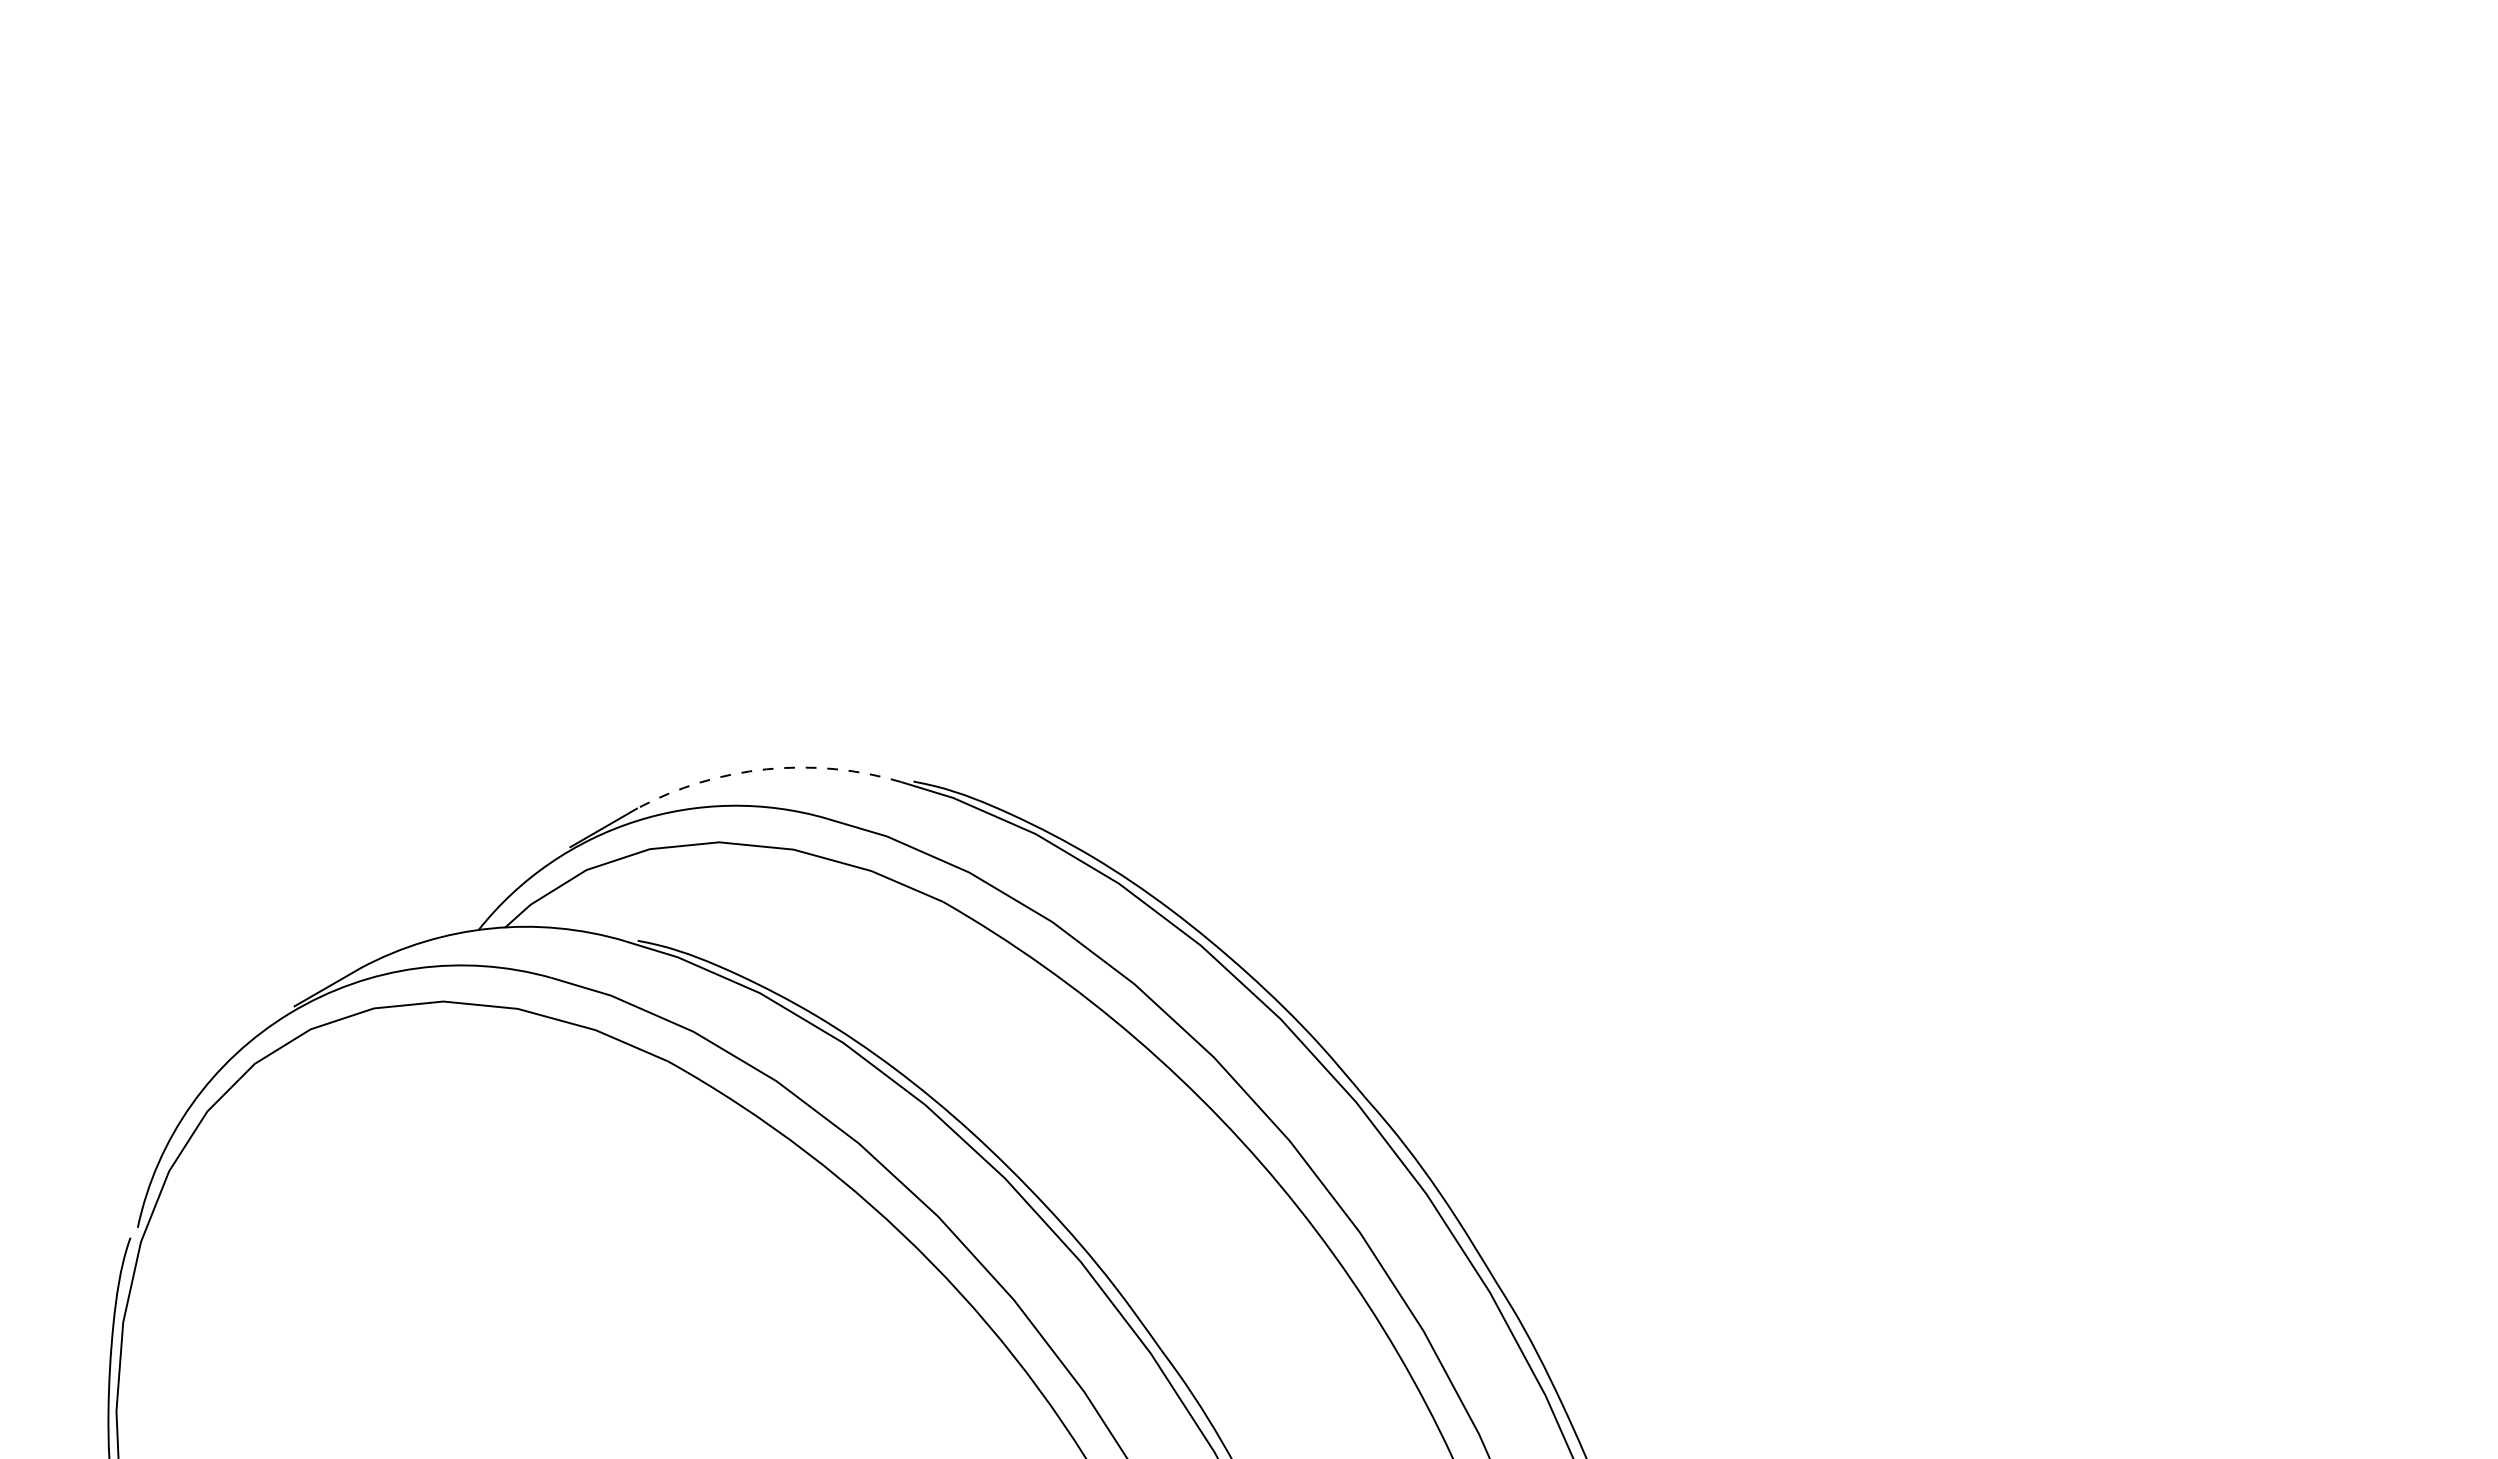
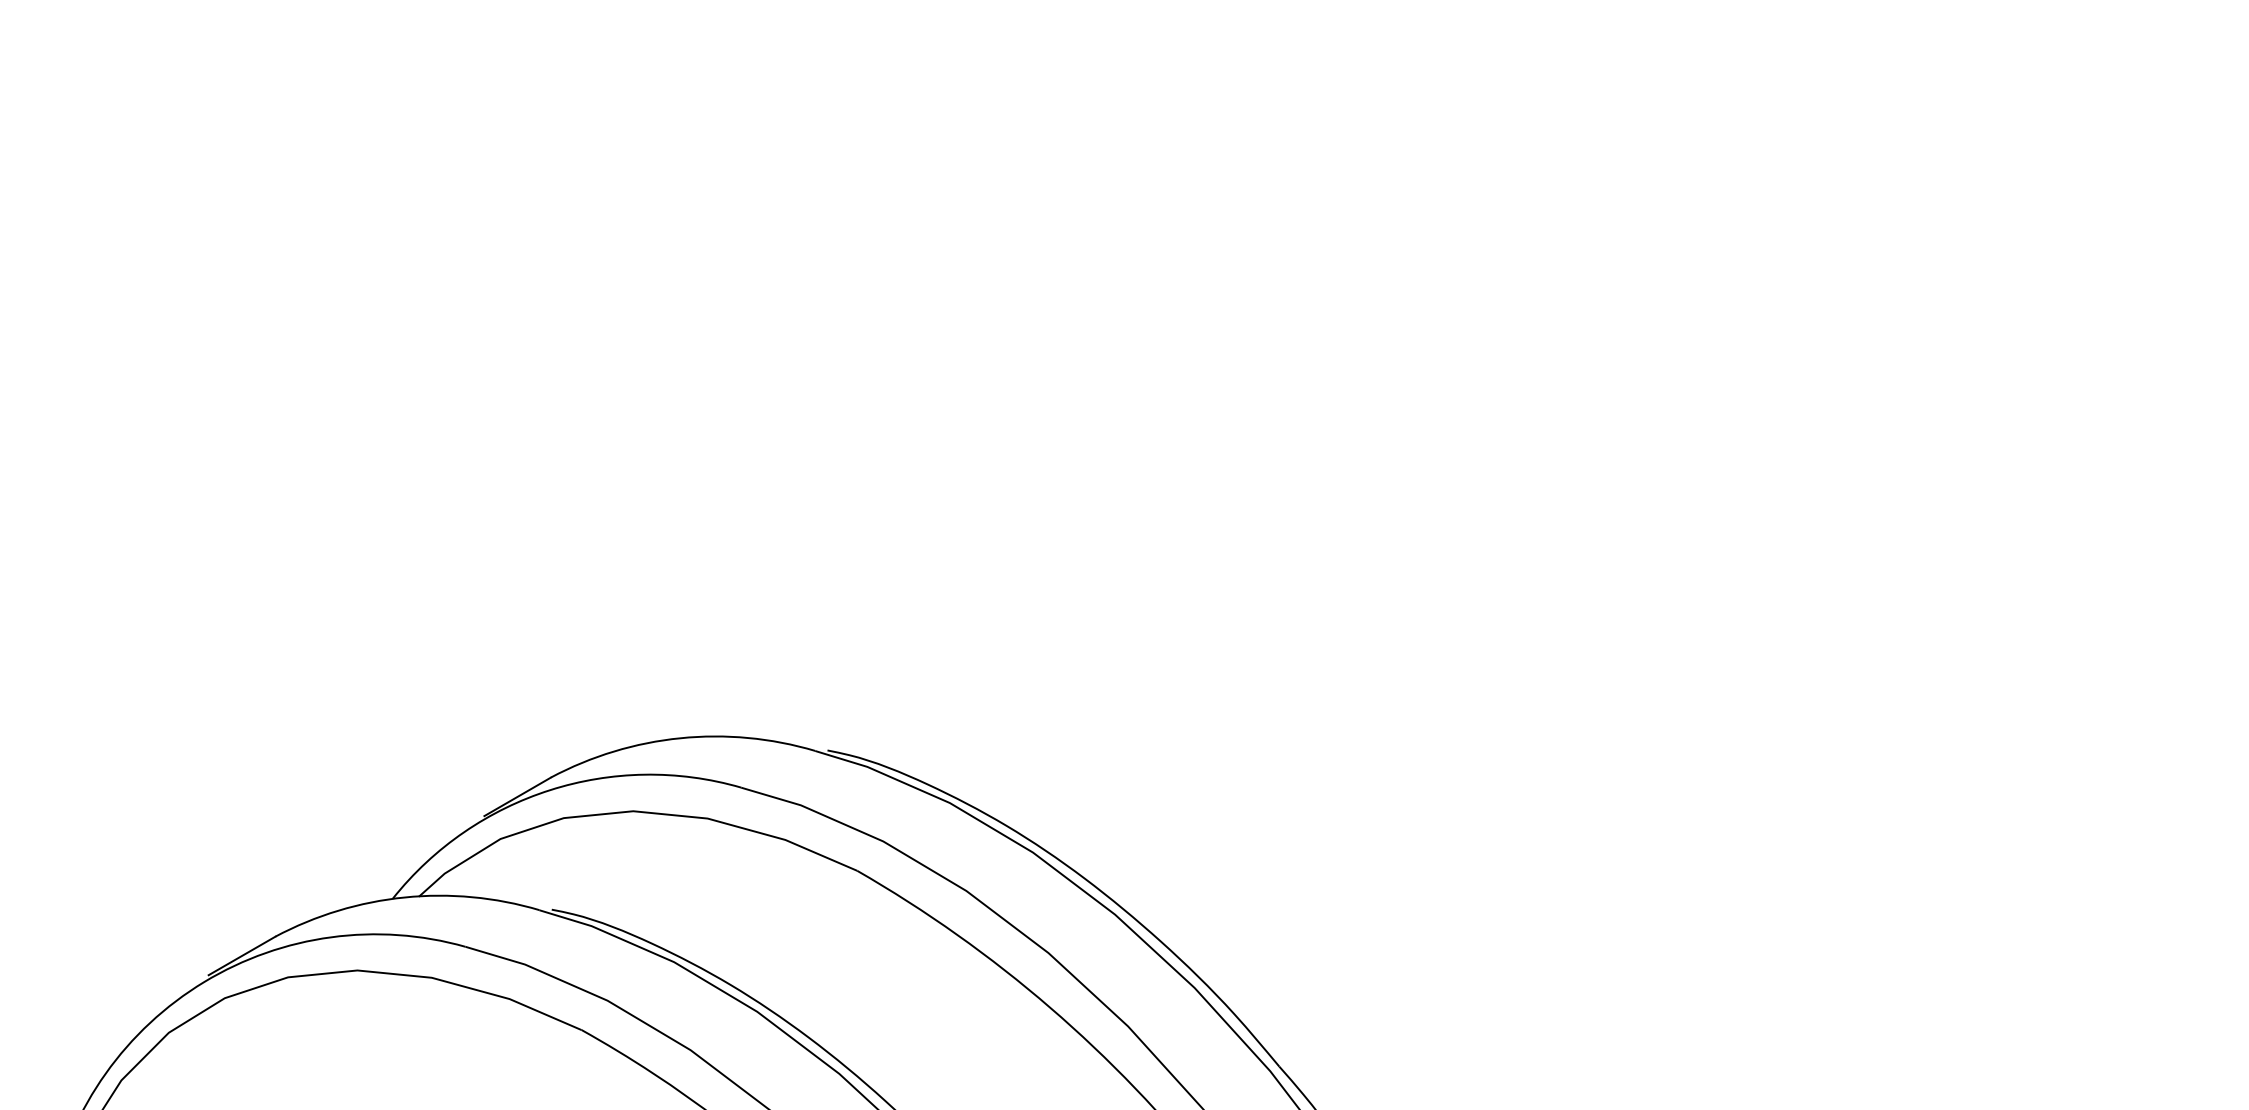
arc: (766, 769) -> (680, 738), dashed -> solid

